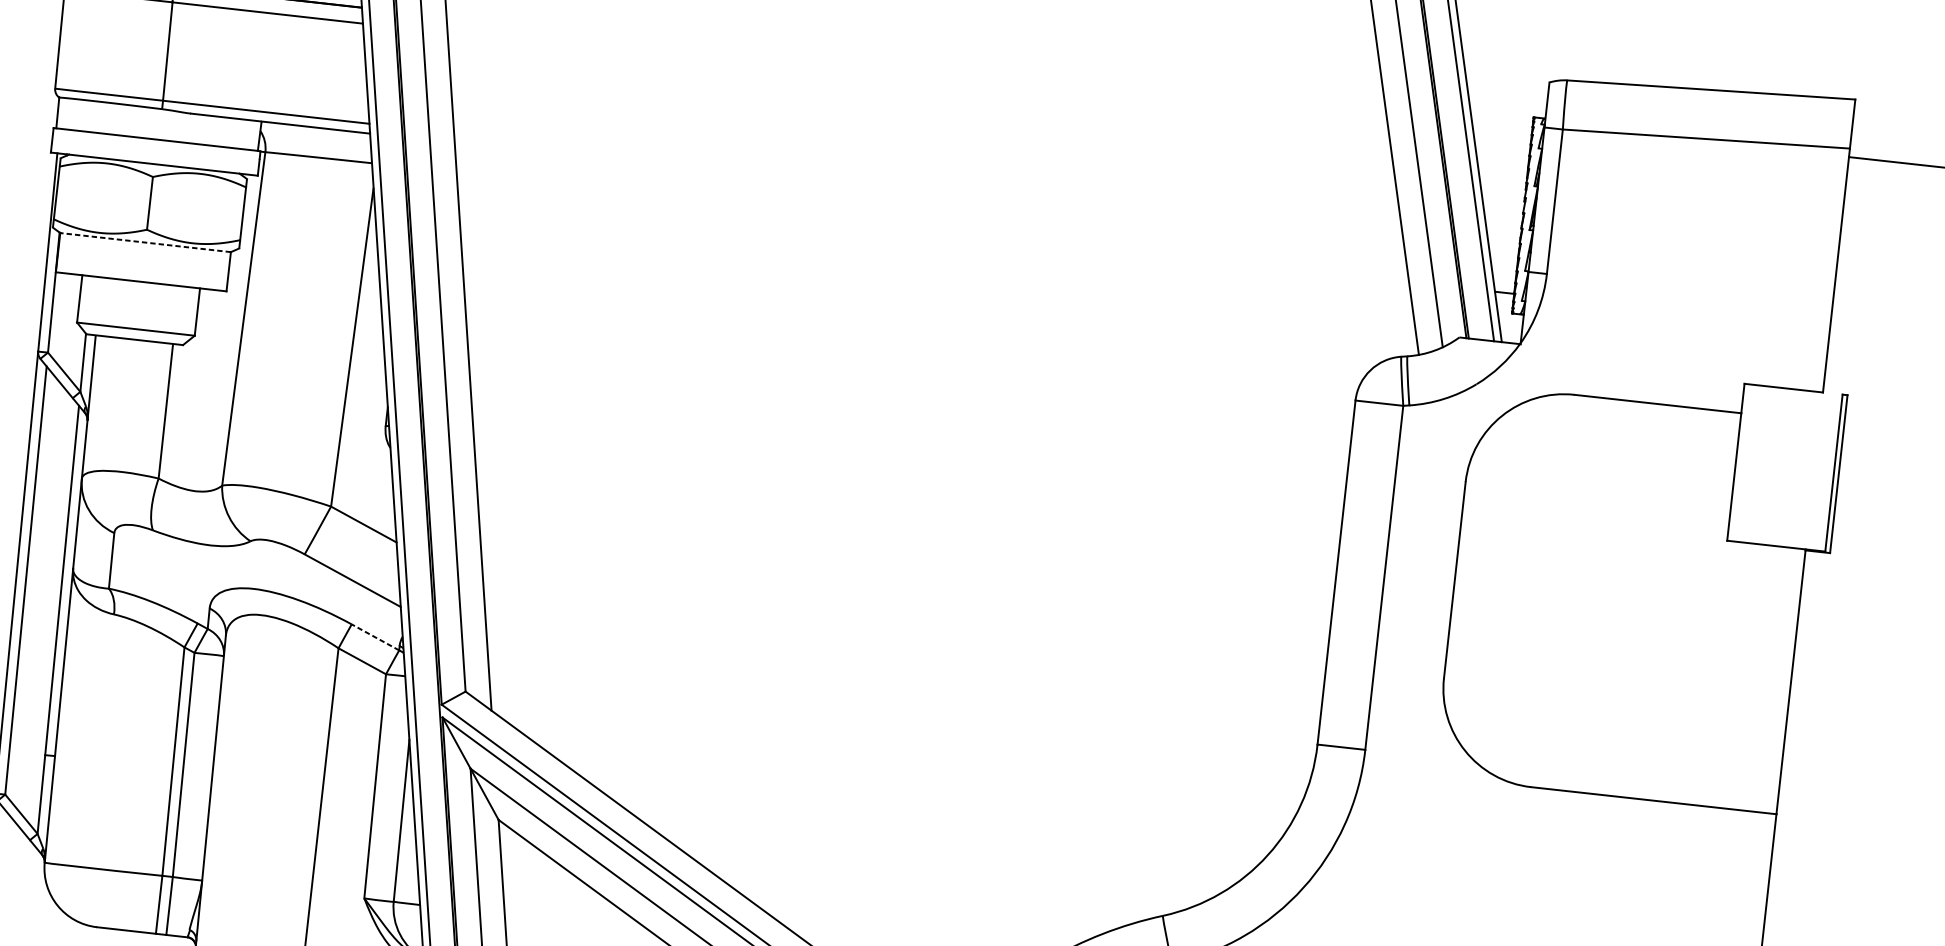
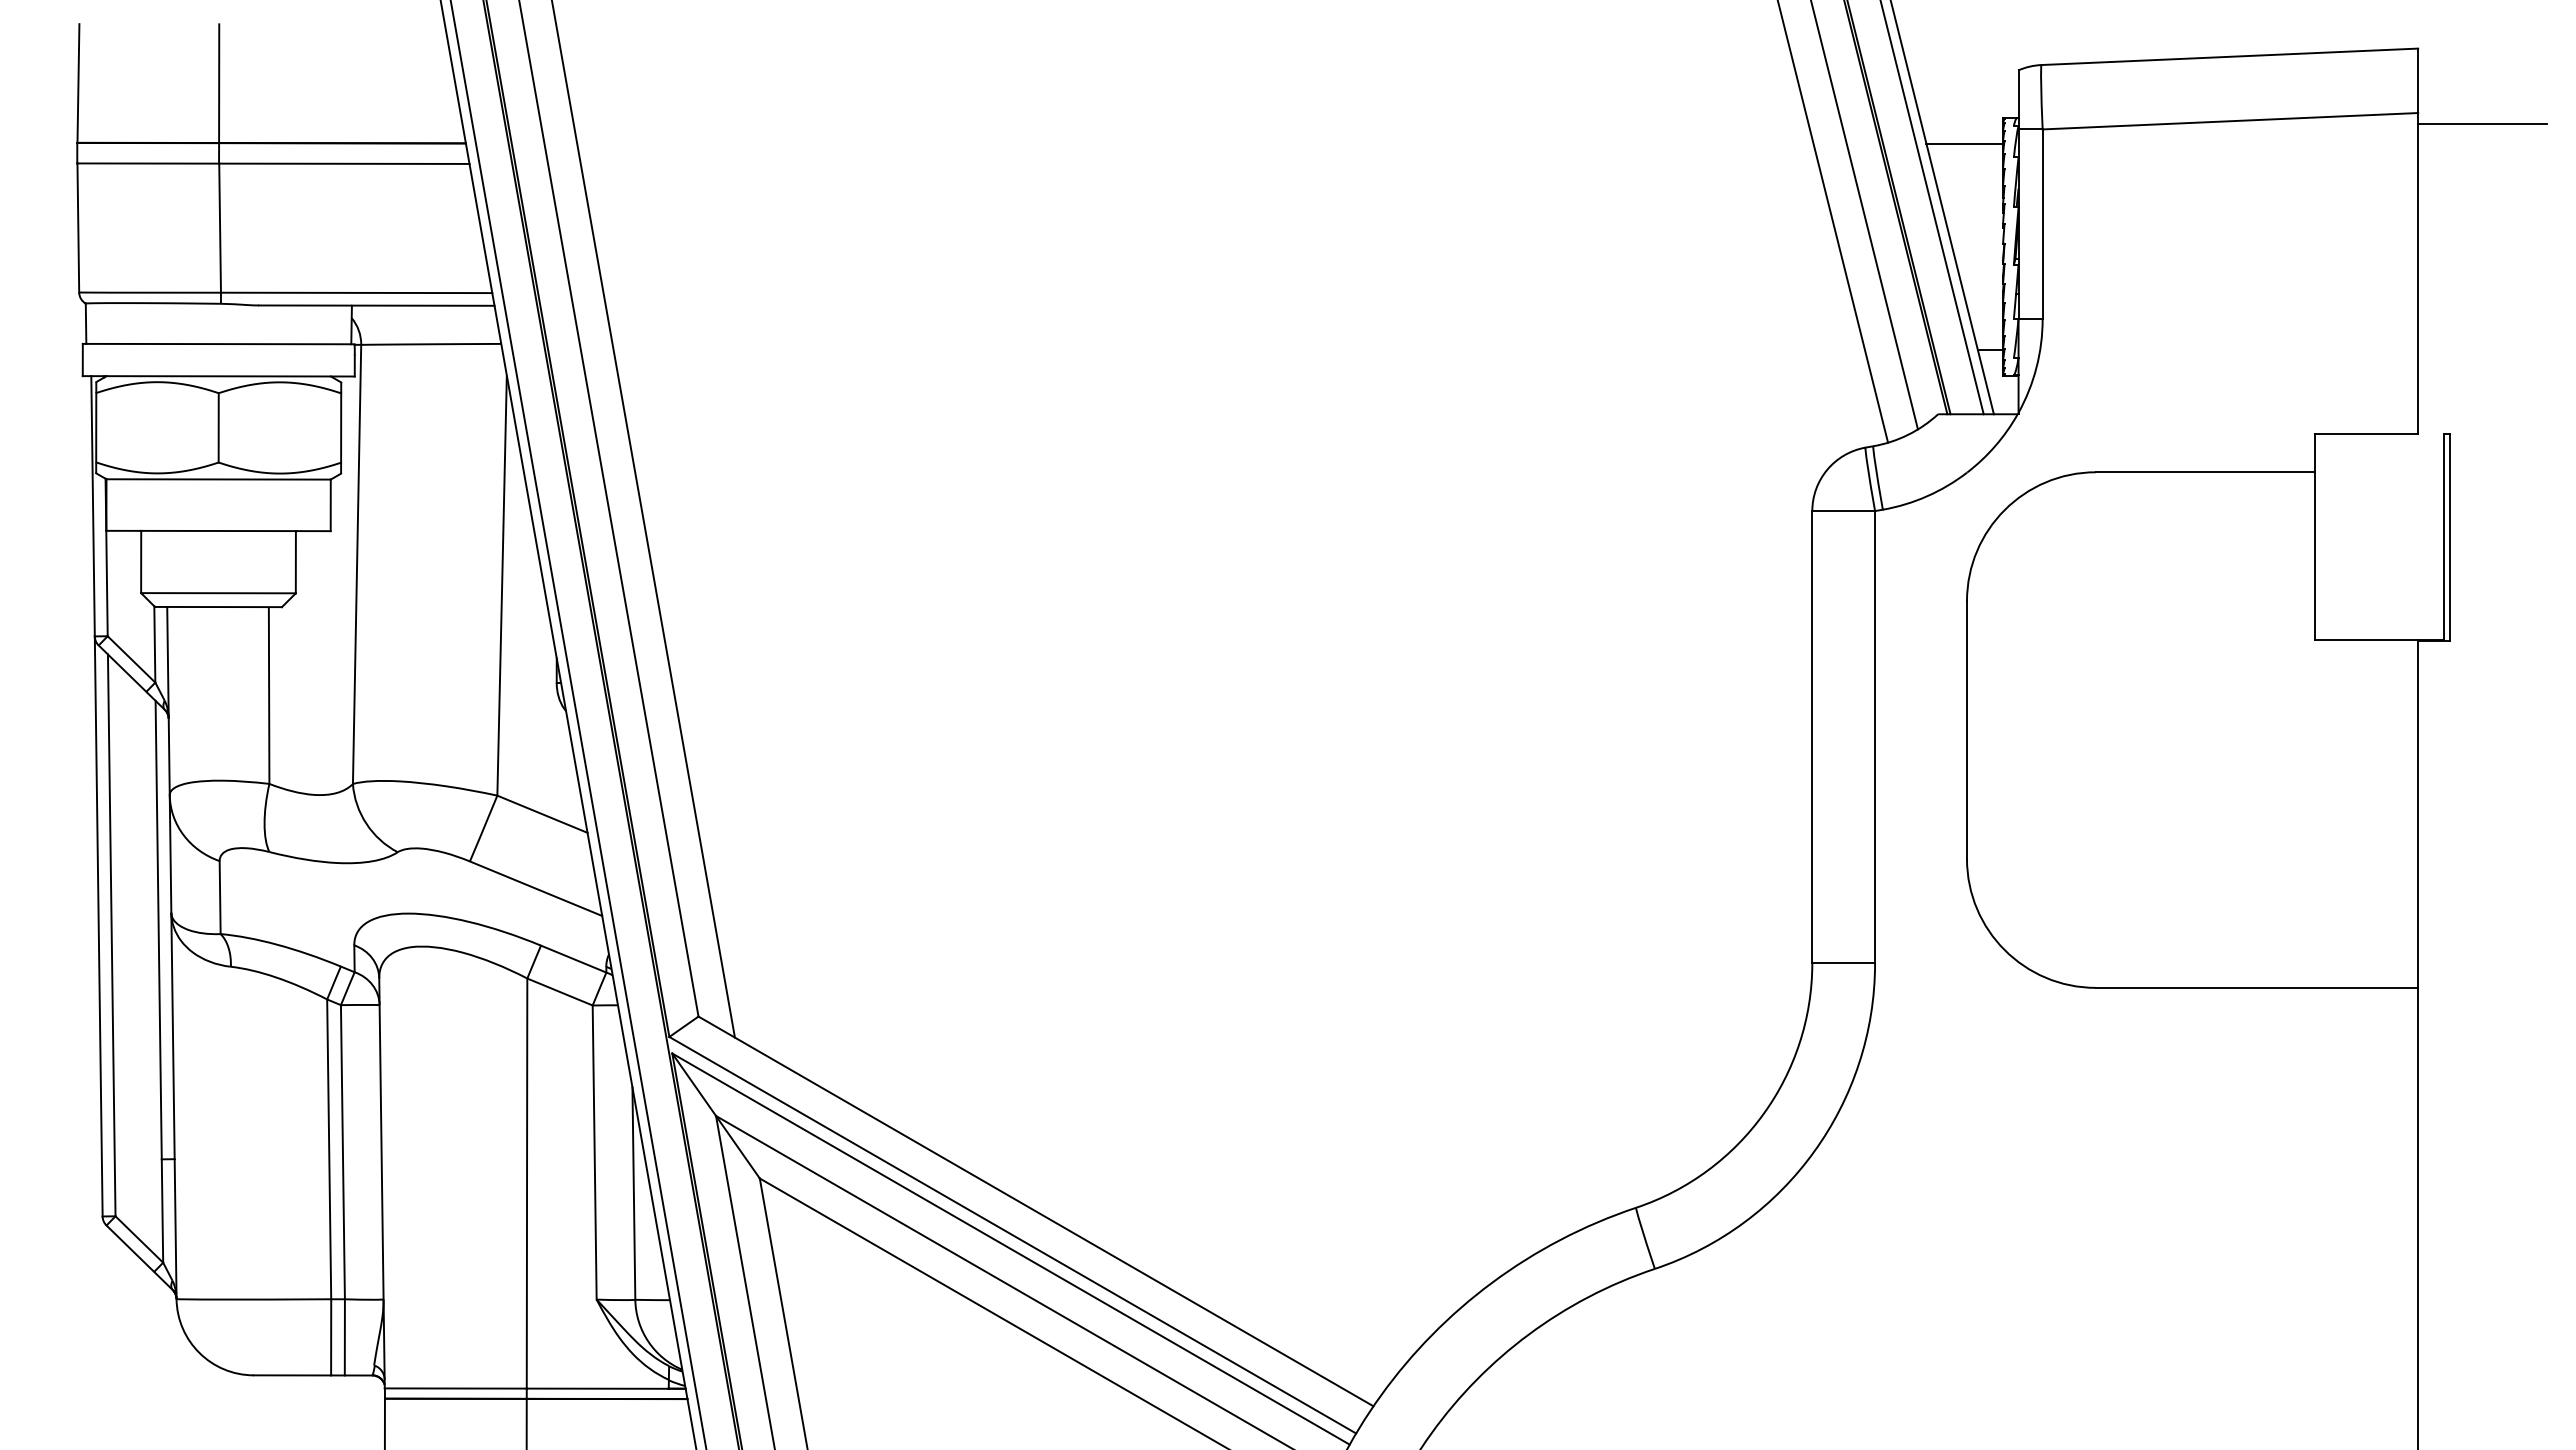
line: (1502, 133) -> (1964, 143), added
line: (145, 242) -> (218, 479), dashed -> solid
line: (375, 636) -> (573, 958), dashed -> solid

